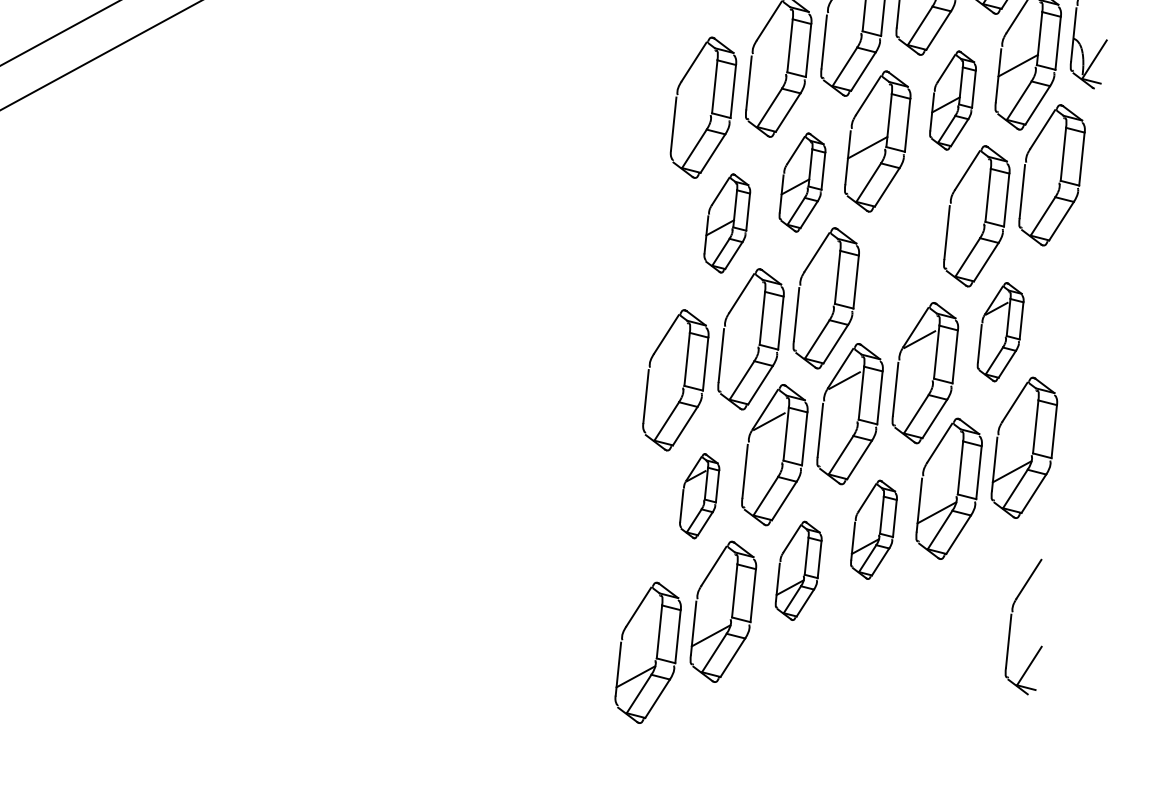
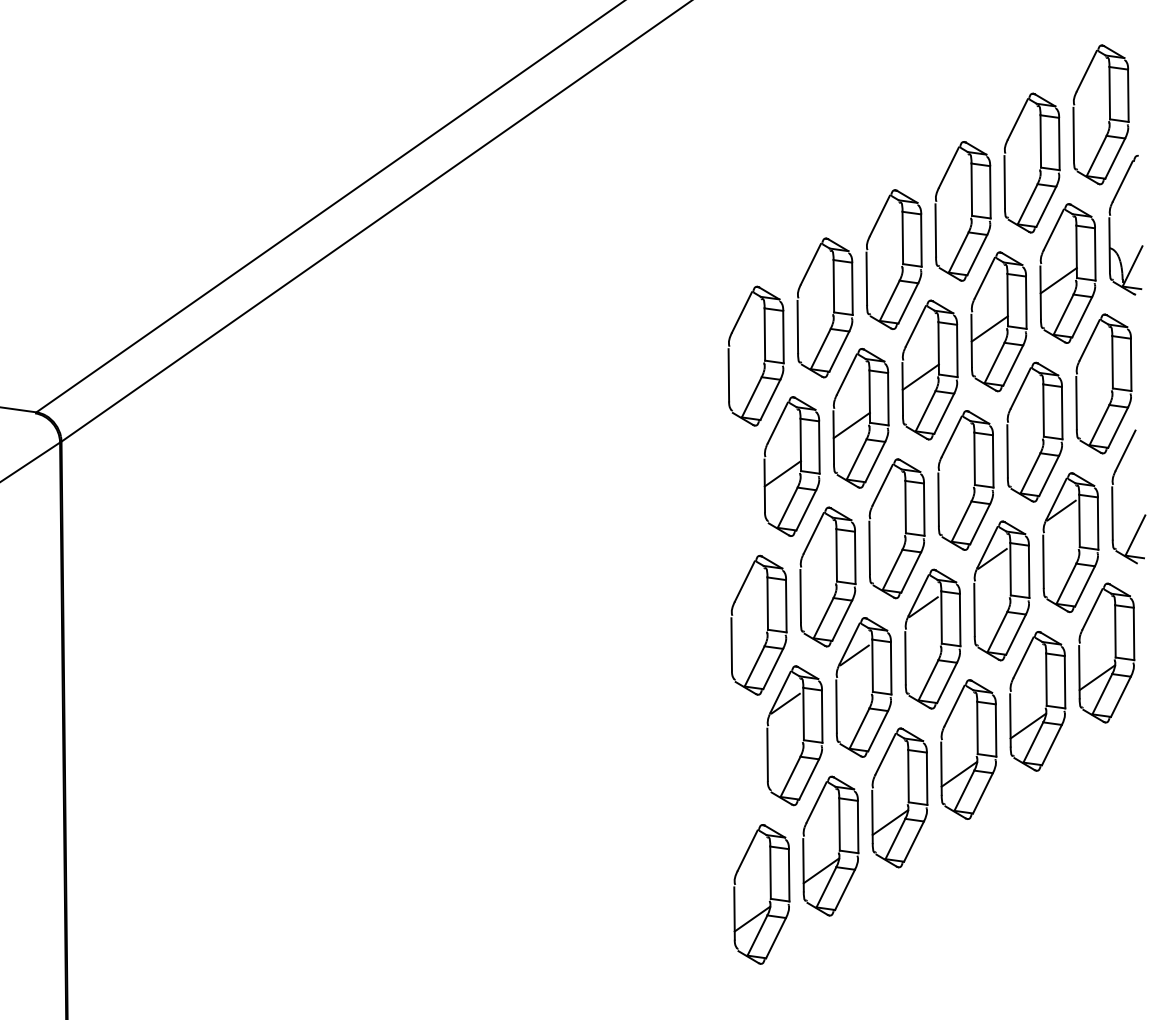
part: (952, 100) -> (998, 321), size x1.43
part: (801, 182) -> (860, 418), size x1.43
part: (726, 223) -> (791, 466), size x1.43
part: (901, 257) -> (965, 480), added
part: (1000, 331) -> (1070, 542), size x1.43
part: (699, 495) -> (794, 735), size x1.67
part: (873, 529) -> (968, 749), size x1.43
part: (798, 570) -> (899, 797), size x1.43
part: (1011, 624) -> (1113, 496), moved

